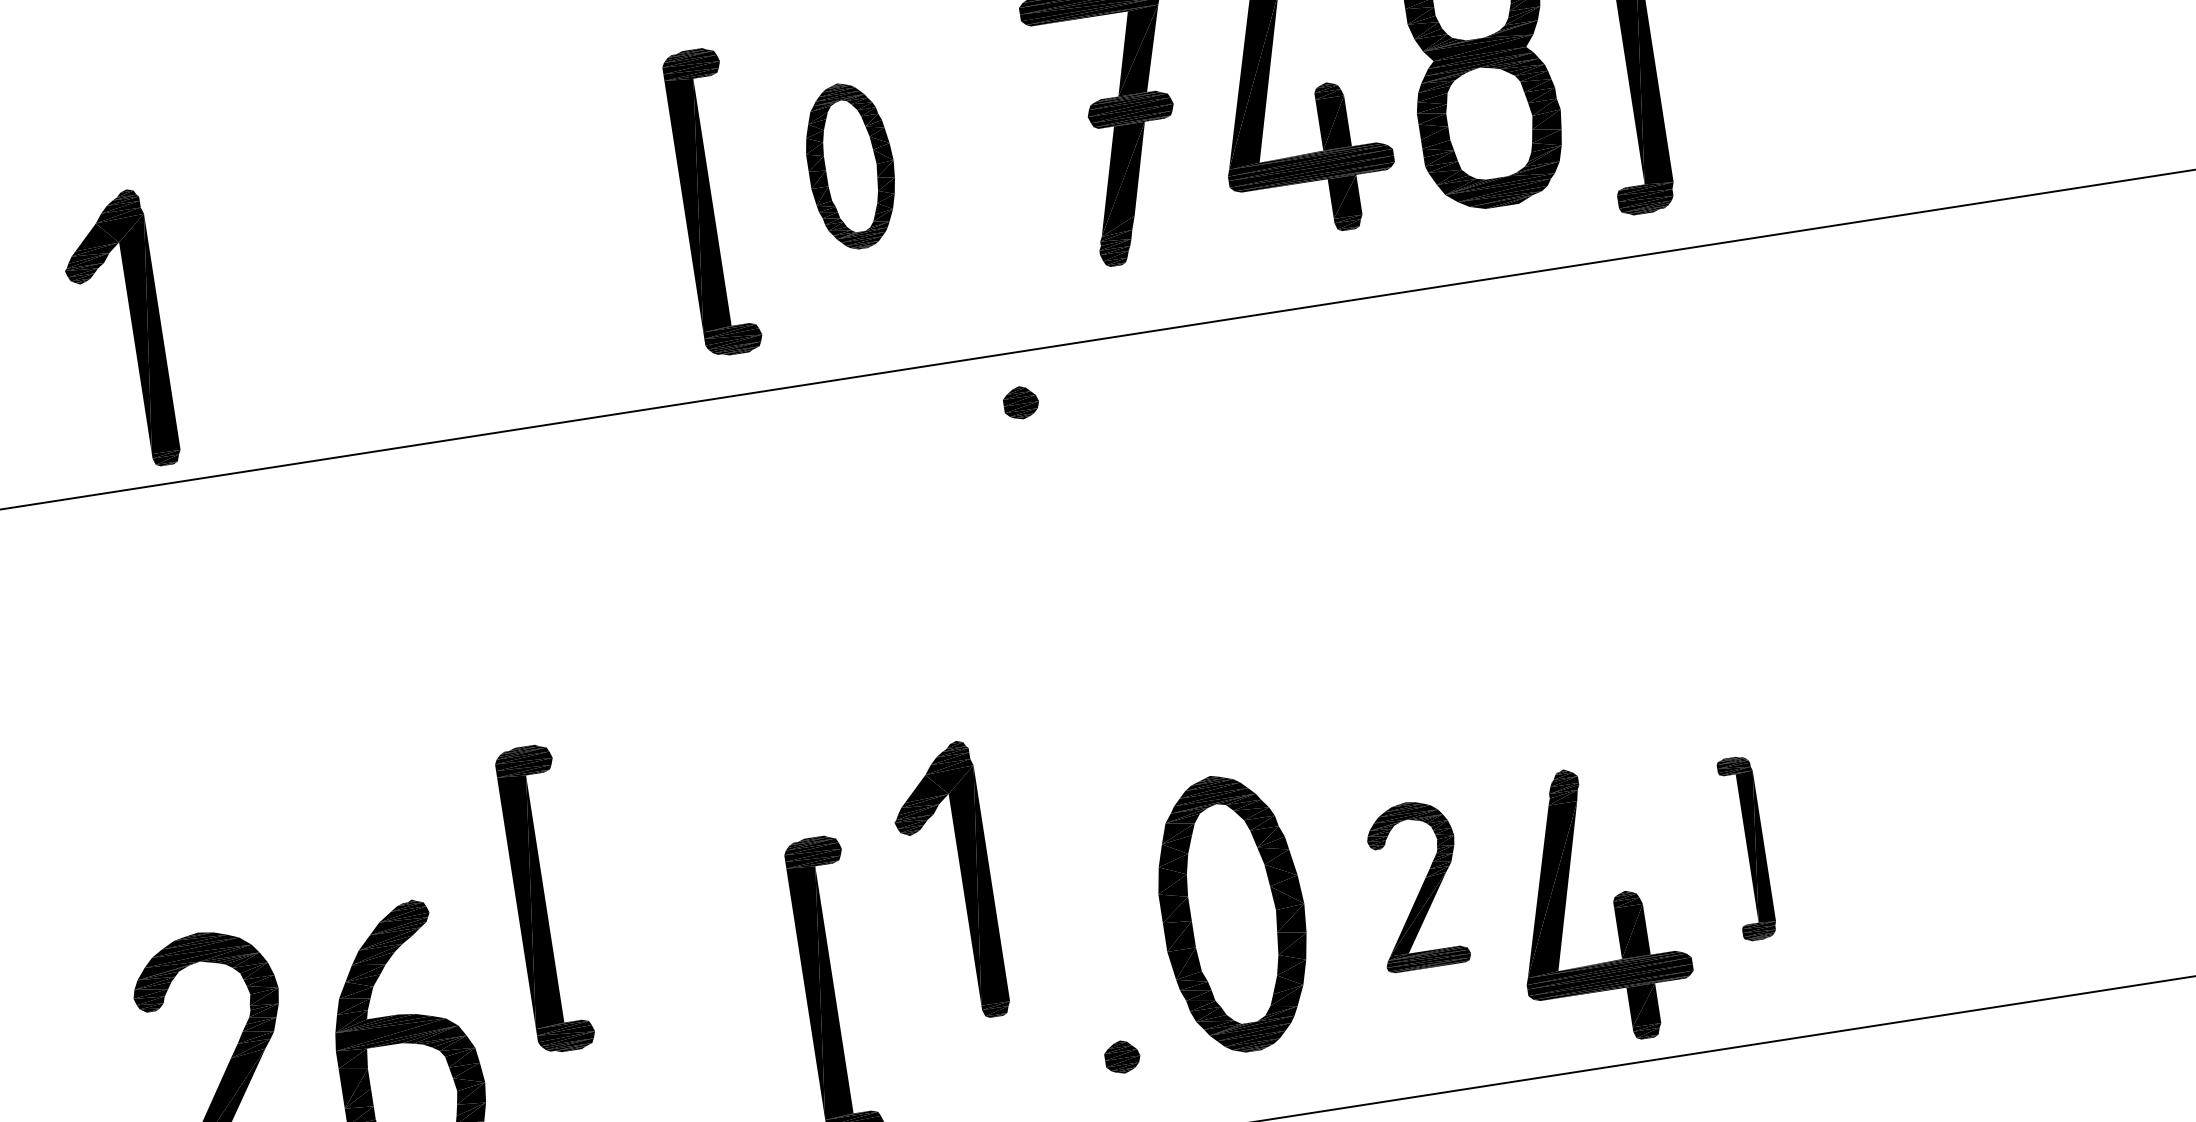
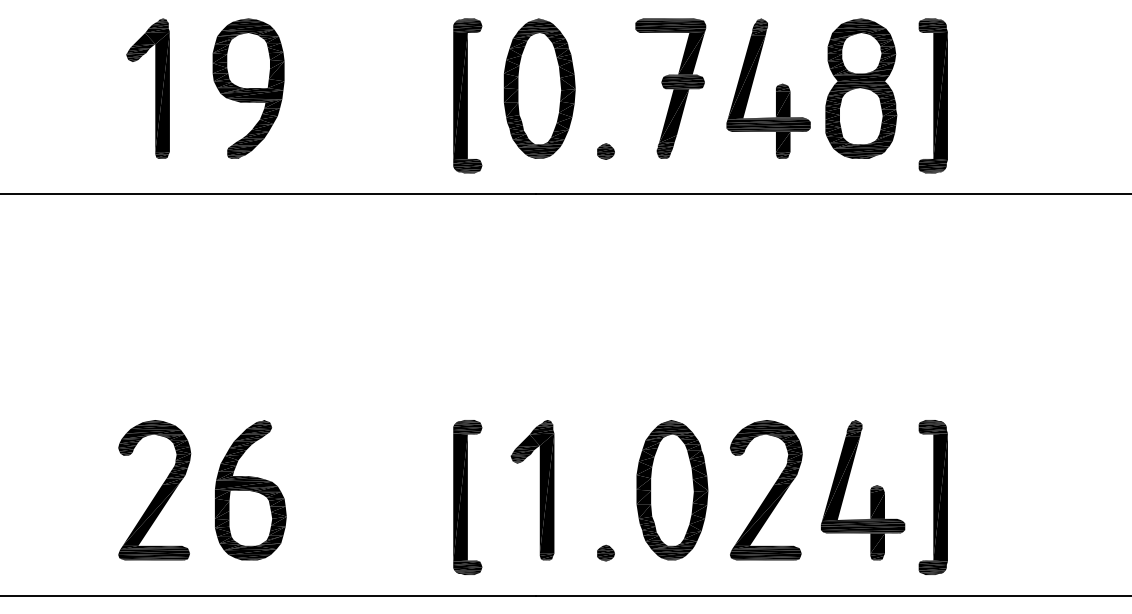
part: (850, 165) -> (539, 88), size x1.67
part: (279, 254) -> (248, 88), added
part: (132, 329) -> (155, 88), moved
part: (1020, 402) -> (605, 151), moved
part: (1745, 848) -> (932, 497), size x1.67
part: (961, 881) -> (539, 490), moved
part: (1418, 885) -> (766, 490), size x1.67
part: (544, 898) -> (330, 429), removed
part: (1613, 903) -> (870, 490), moved

